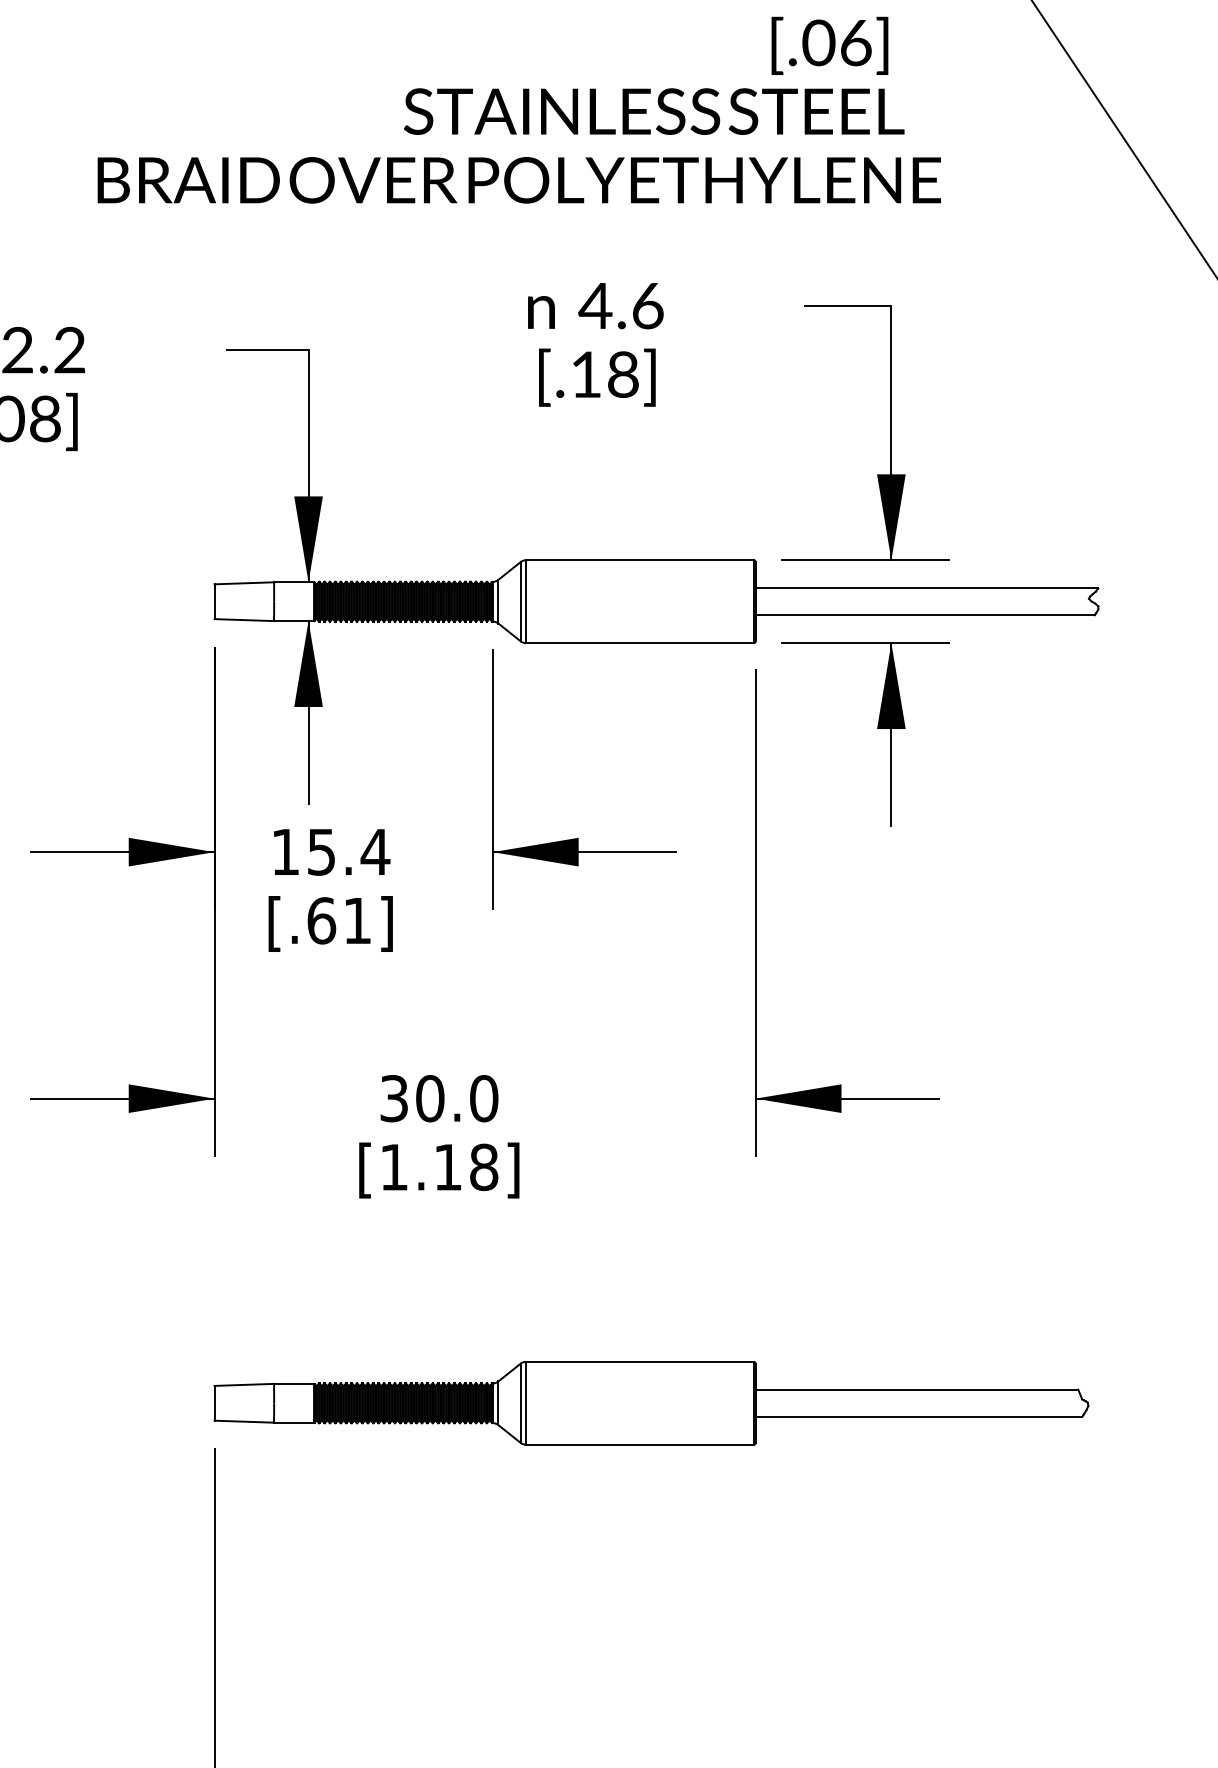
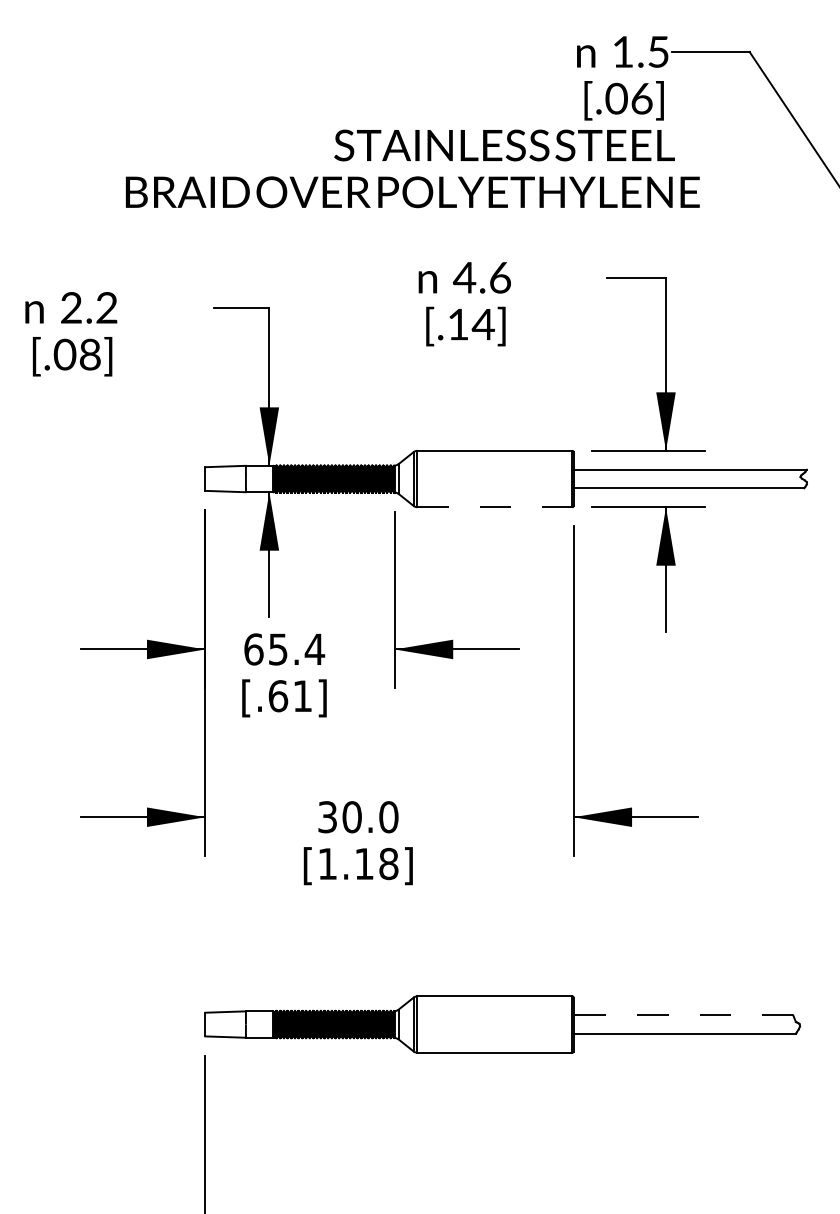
text: (621, 374) -> (482, 324), [.18] -> [.14]
line: (640, 643) -> (495, 507), solid -> dashed
text: (285, 852) -> (253, 649), 15.4 -> 65.4
line: (917, 1389) -> (683, 1015), solid -> dashed

